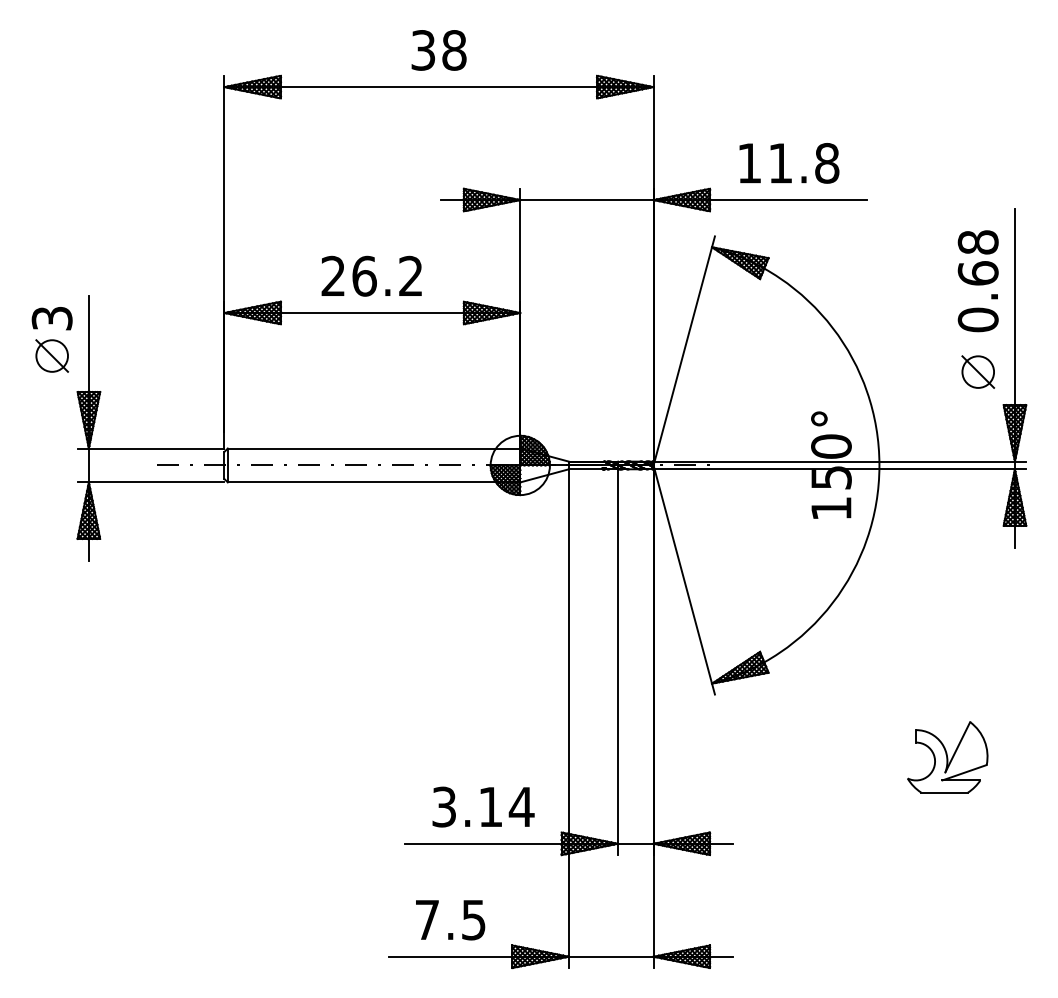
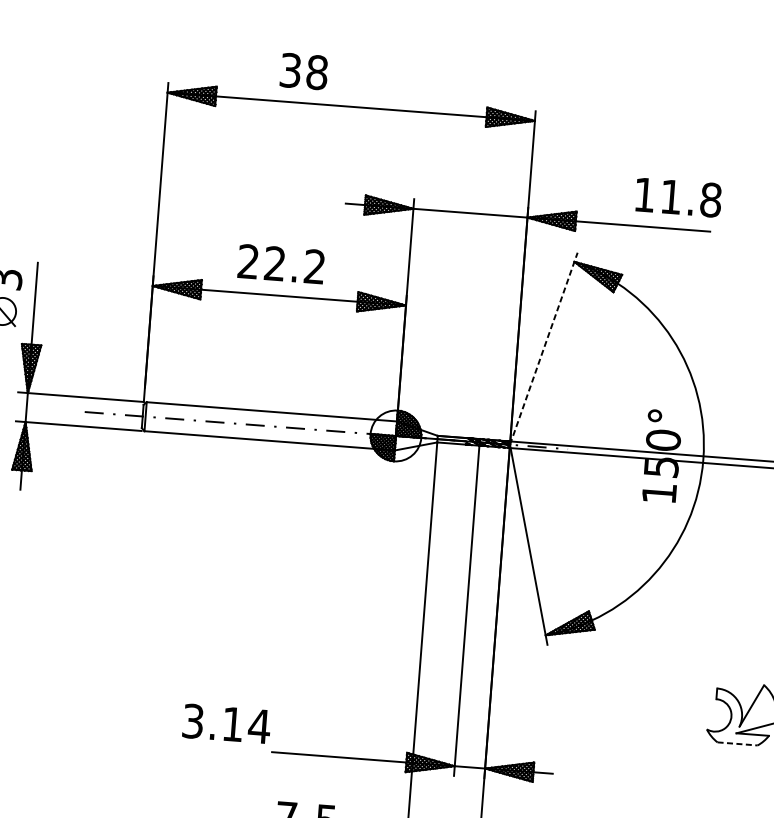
text: (438, 50) -> (303, 71), moved
text: (789, 163) -> (678, 197), moved
text: (364, 275) -> (275, 263), 26.2 -> 22.2
line: (684, 350) -> (544, 348), solid -> dashed
line: (945, 792) -> (738, 743), solid -> dashed
text: (483, 806) -> (226, 723), moved

